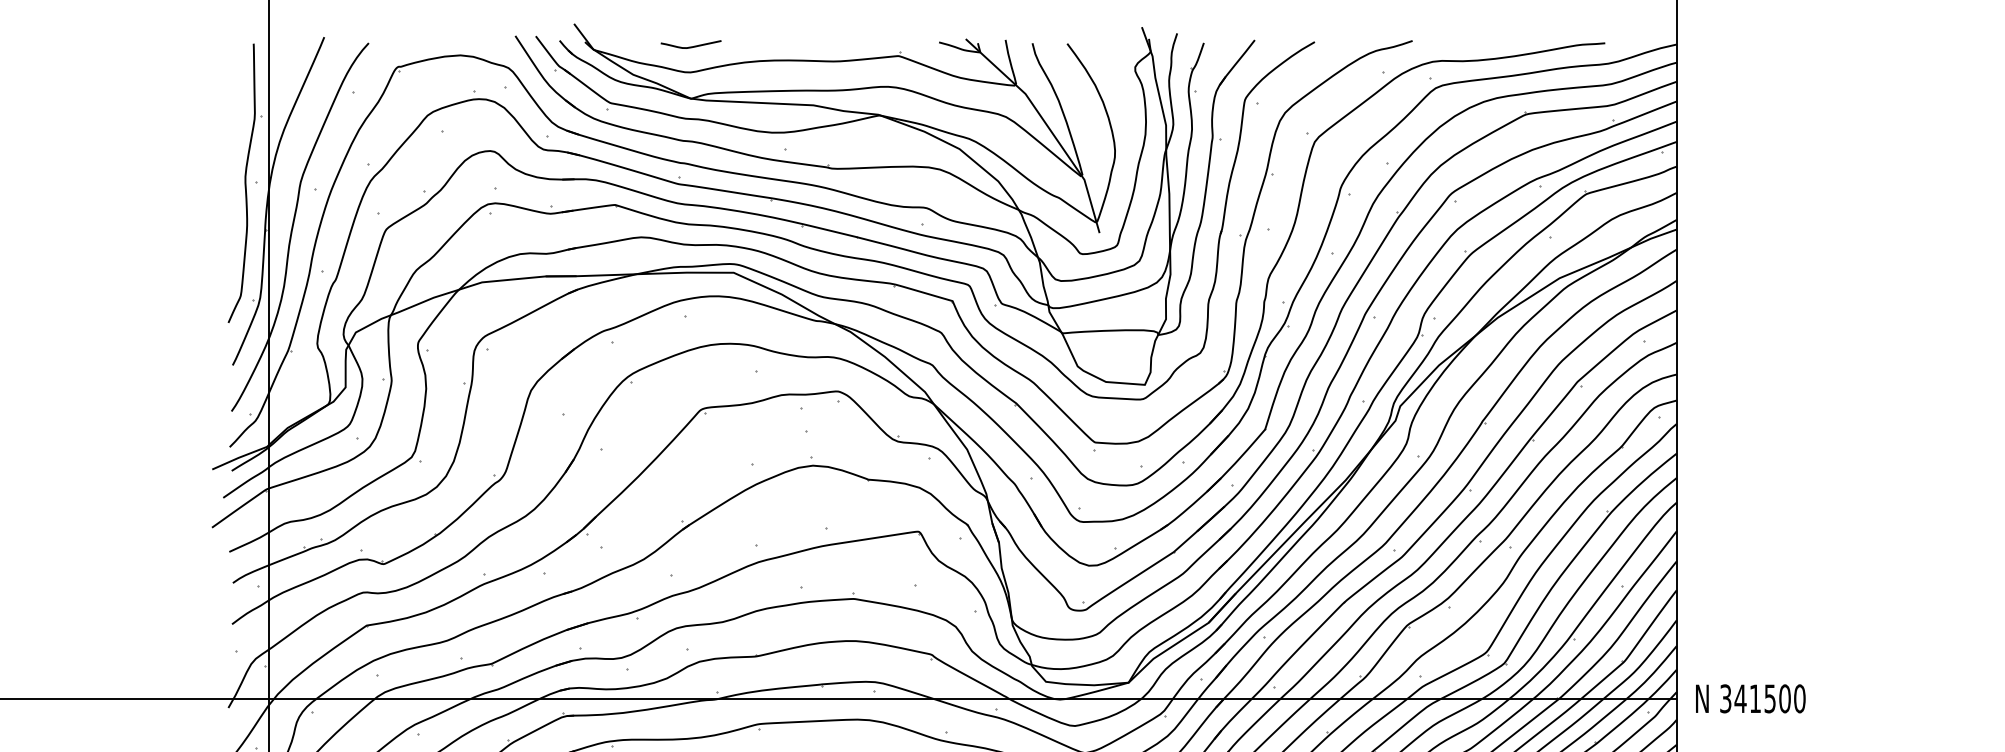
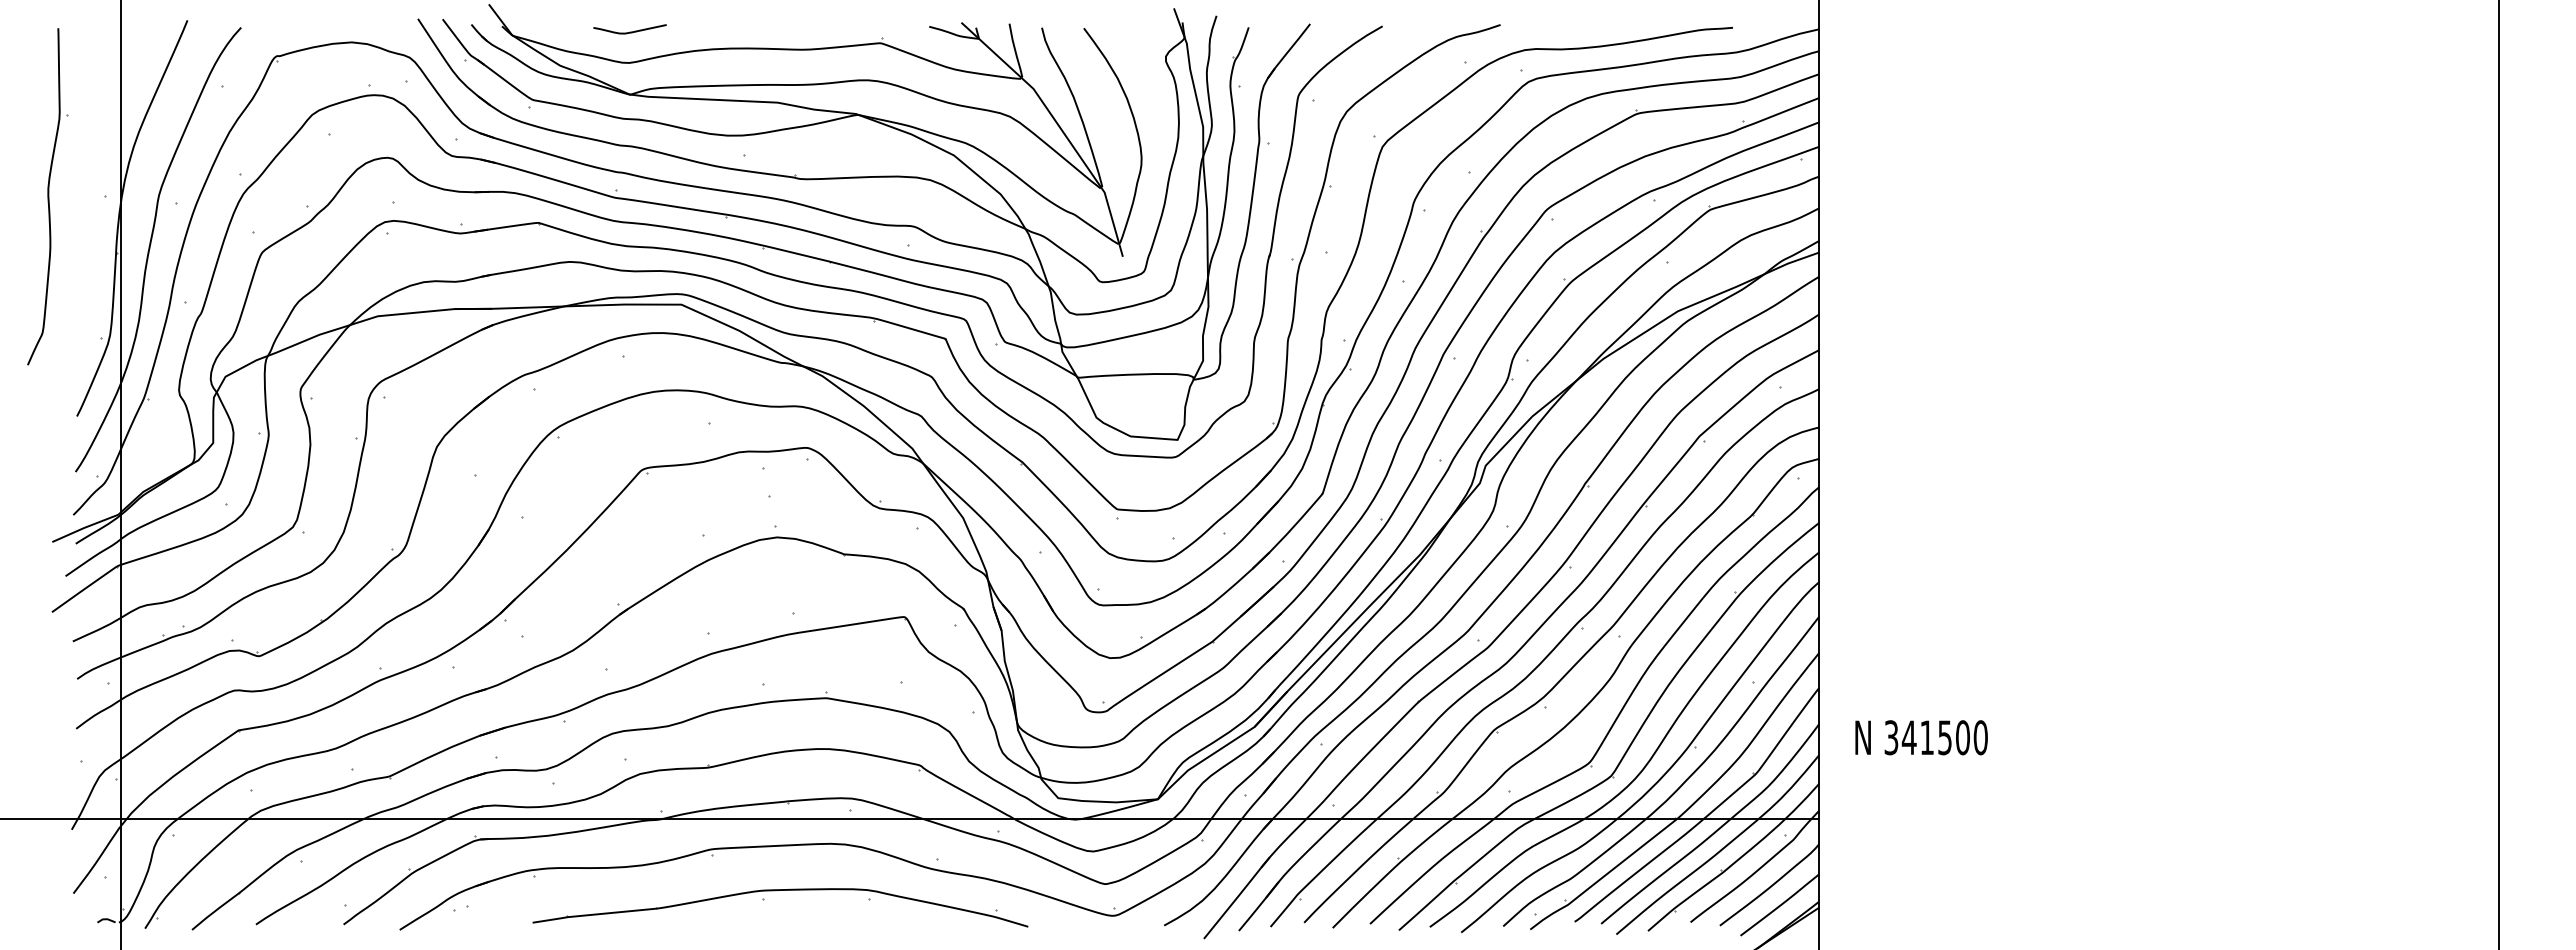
part: (244, 183) -> (47, 196), moved
text: (1750, 698) -> (1921, 737), moved

